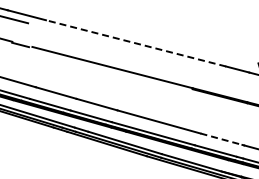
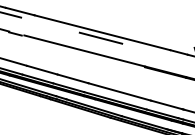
line: (136, 43) -> (102, 32), dashed -> solid
line: (134, 50) -> (101, 38), added
line: (221, 139) -> (166, 105), dashed -> solid

